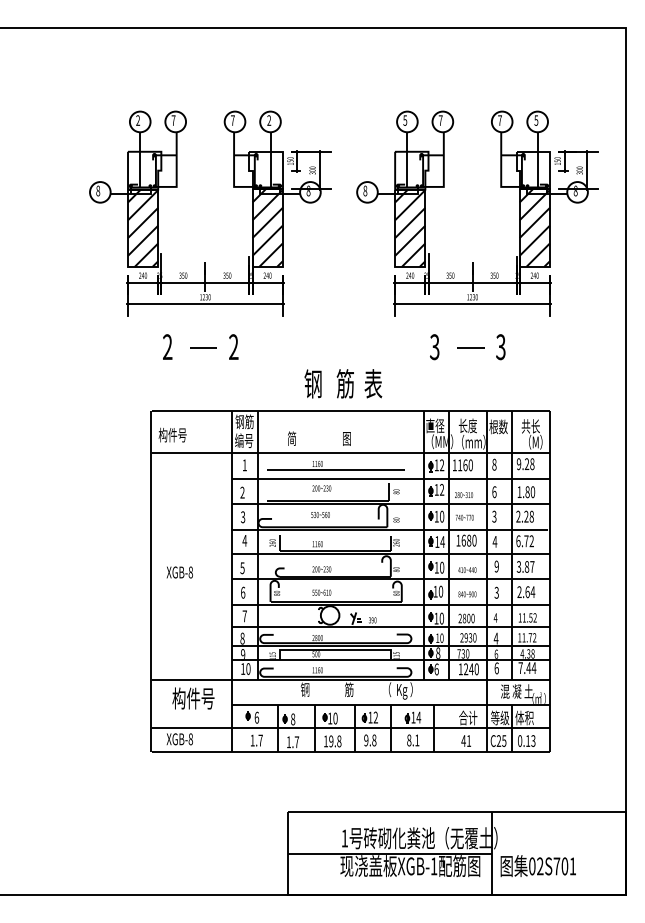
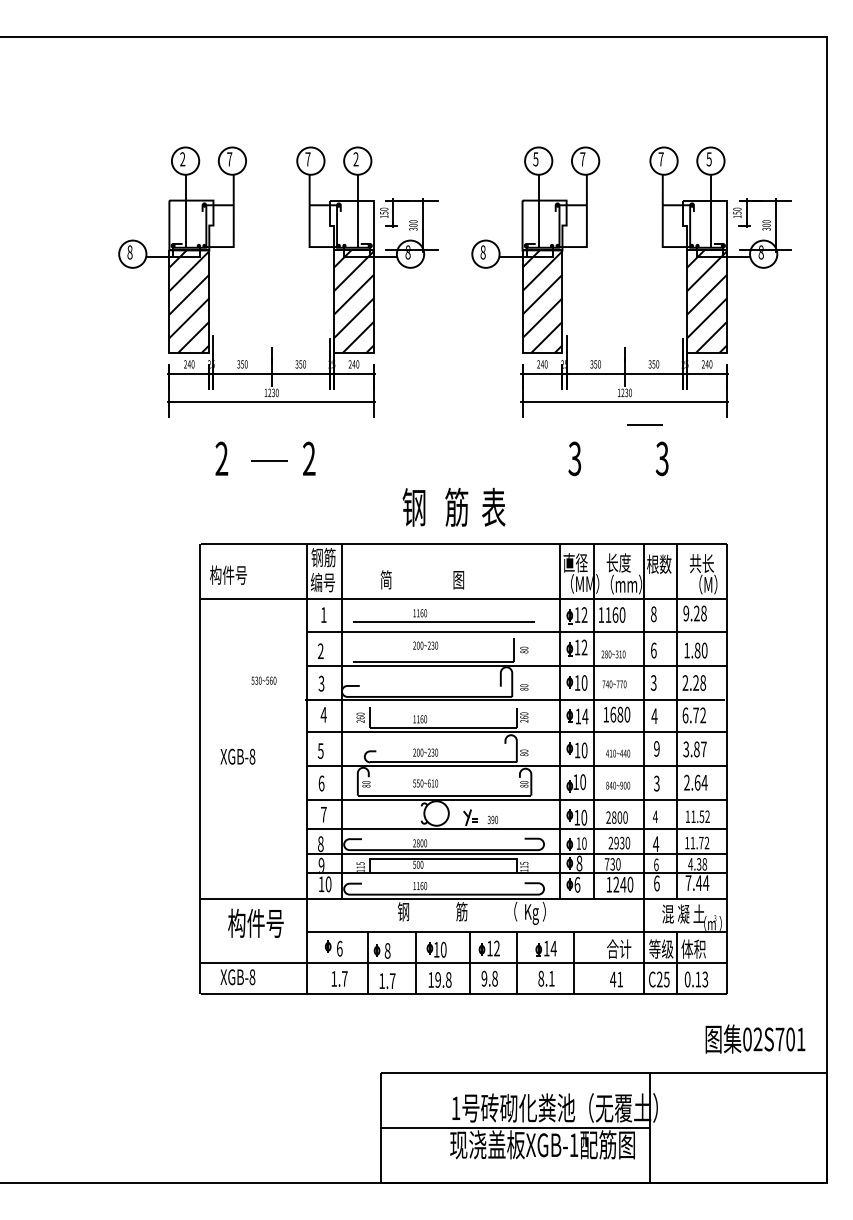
line: (470, 347) -> (644, 423), moved
text: (320, 514) -> (263, 680), moved
text: (537, 865) -> (754, 1038), moved

